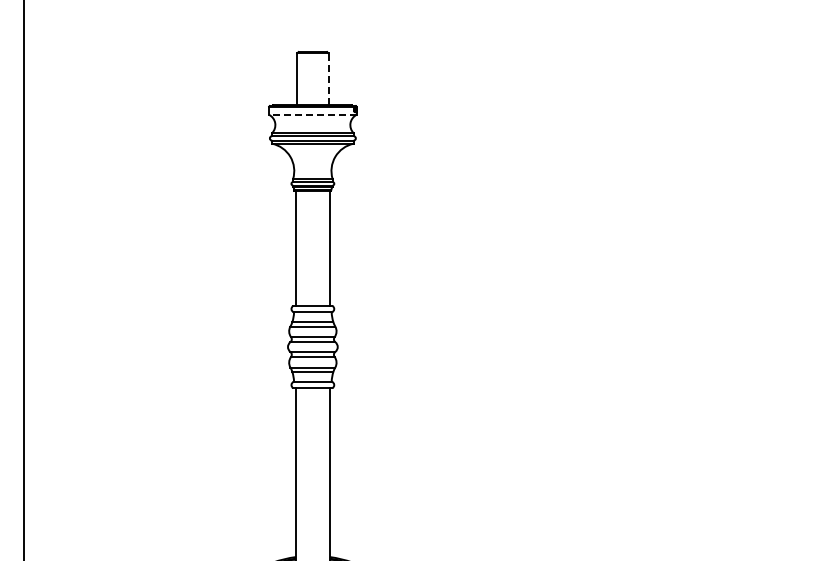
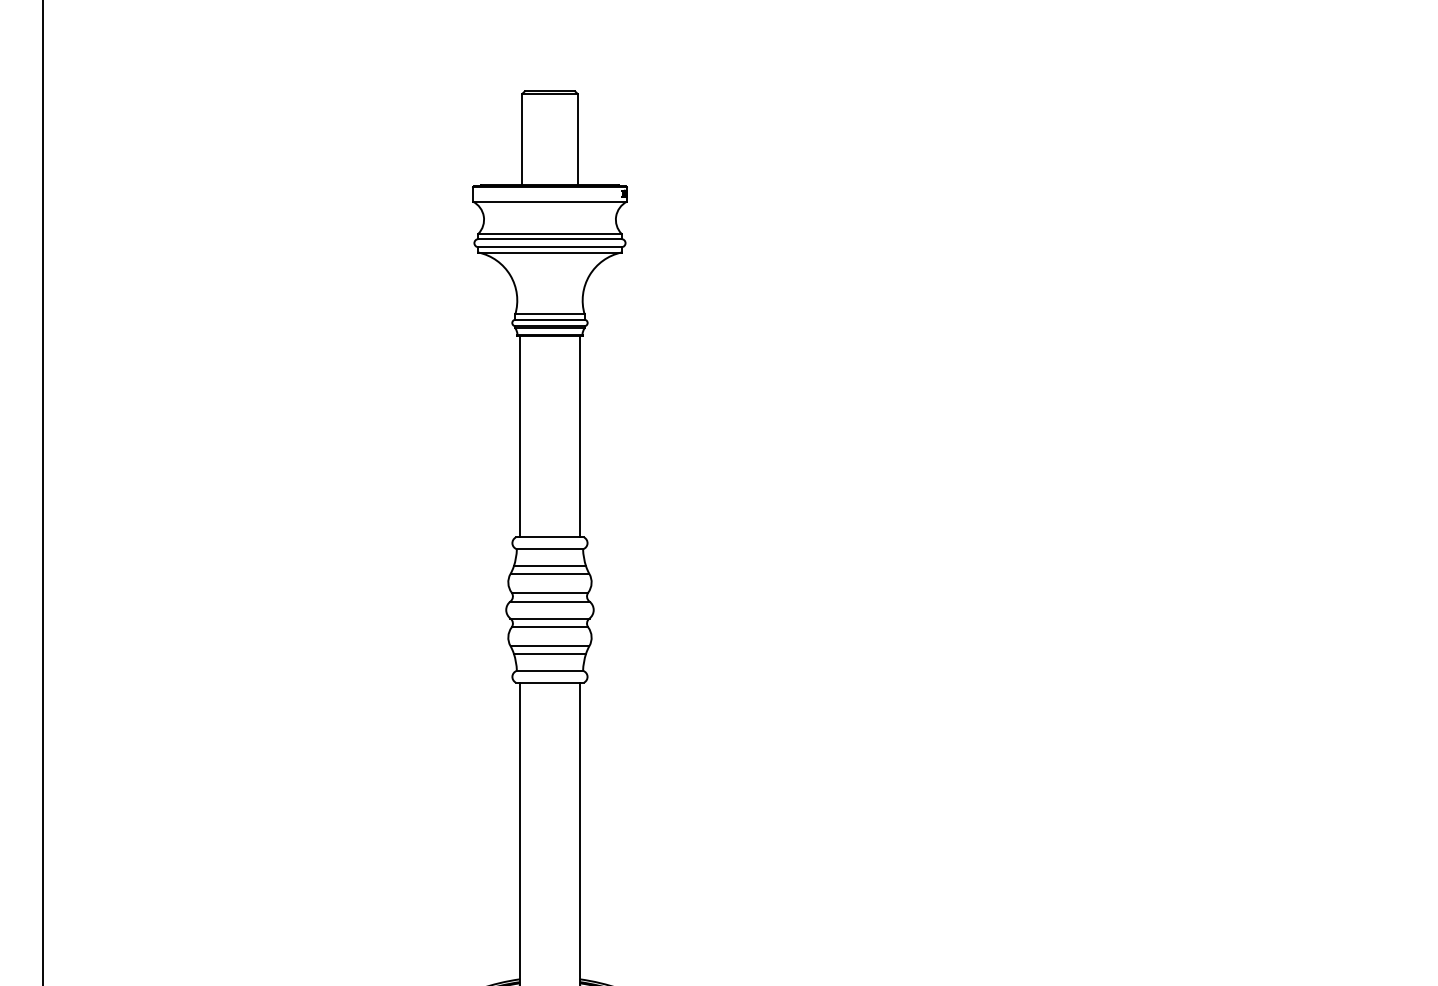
line: (328, 78) -> (577, 137), dashed -> solid
line: (312, 114) -> (549, 201), dashed -> solid

